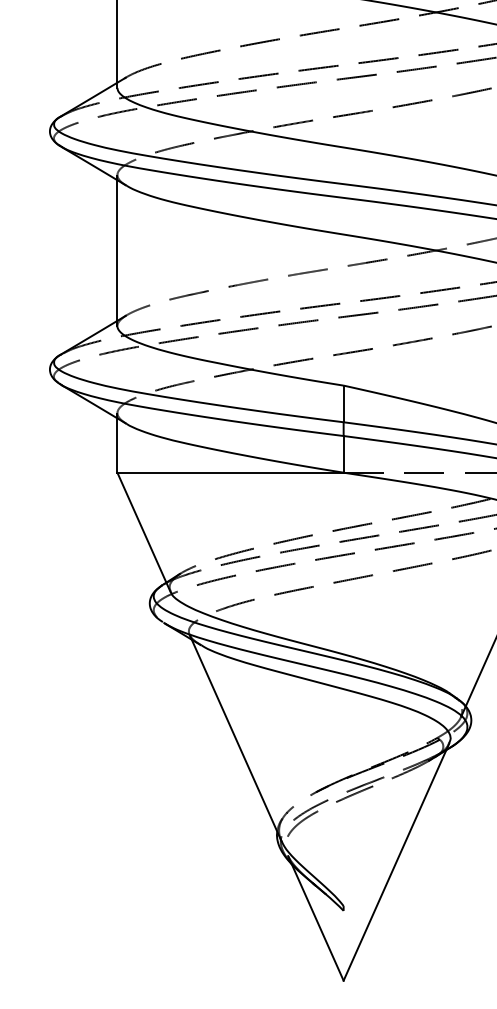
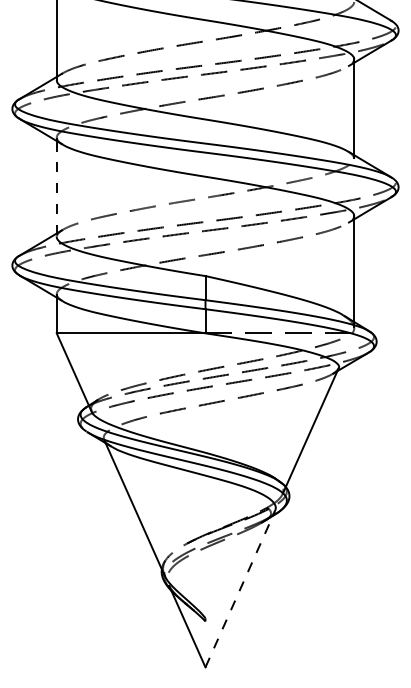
line: (117, 253) -> (56, 189), solid -> dashed
line: (396, 860) -> (240, 588), solid -> dashed

